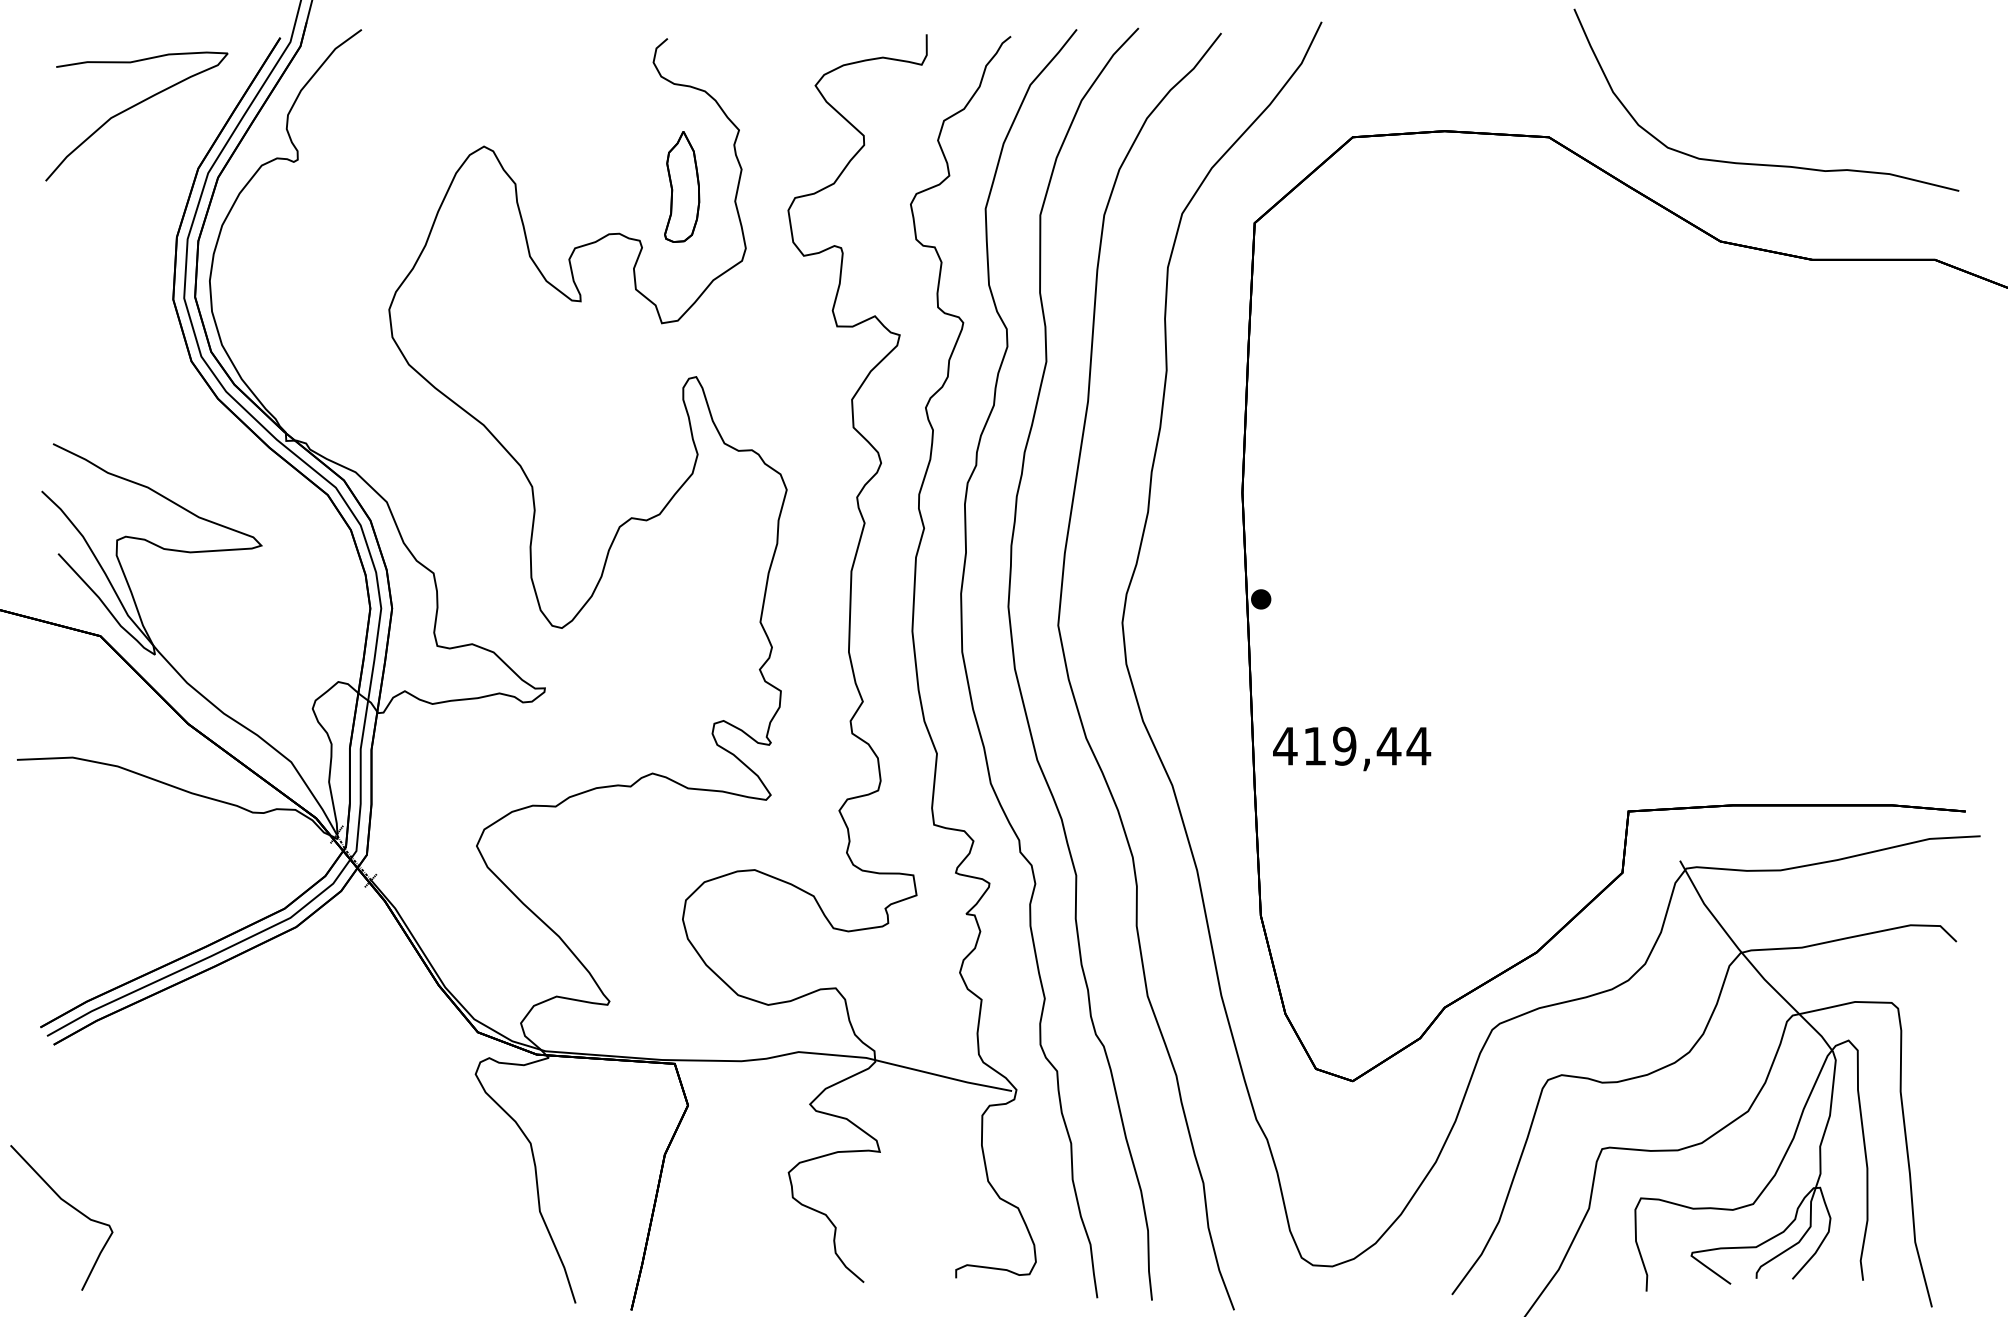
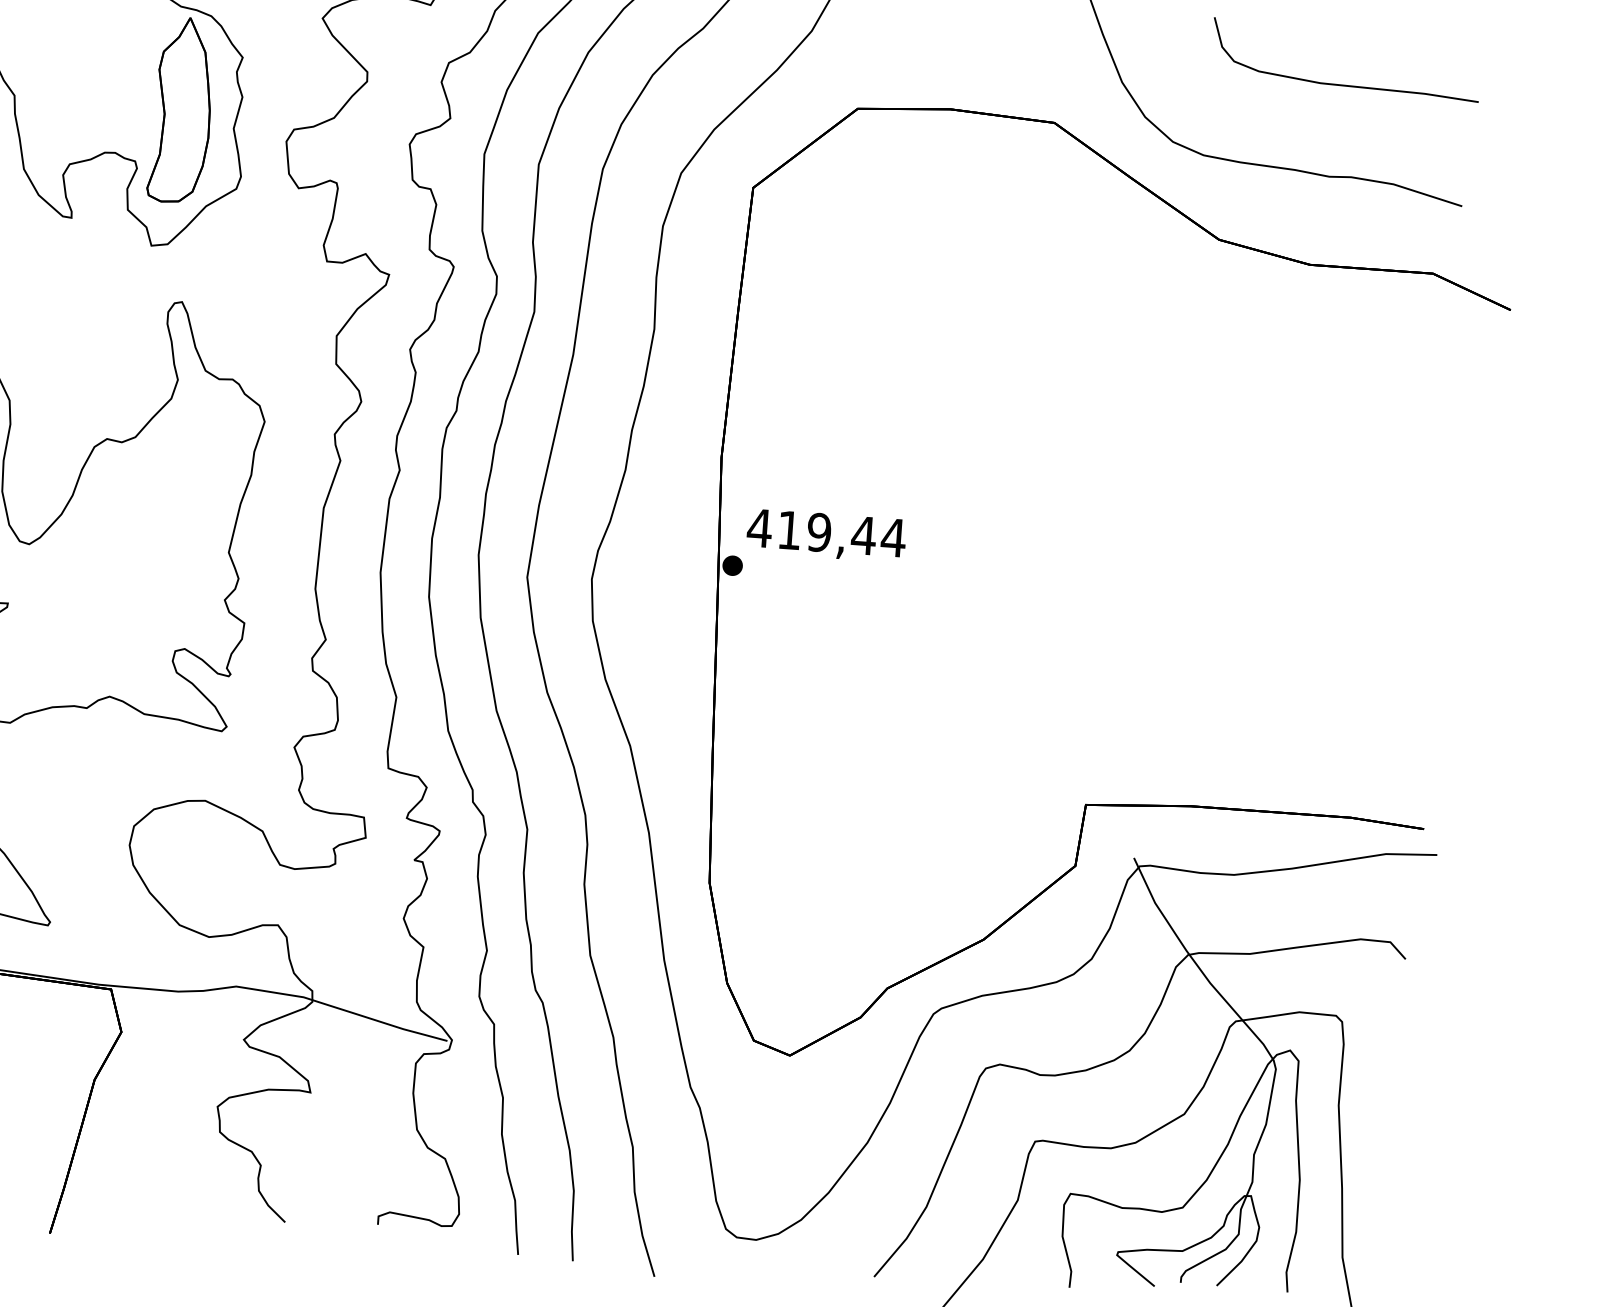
curve: (1833, 78) -> (1344, 84), added
part: (681, 186) -> (180, 109), size x1.67
text: (1352, 748) -> (826, 535), moved

